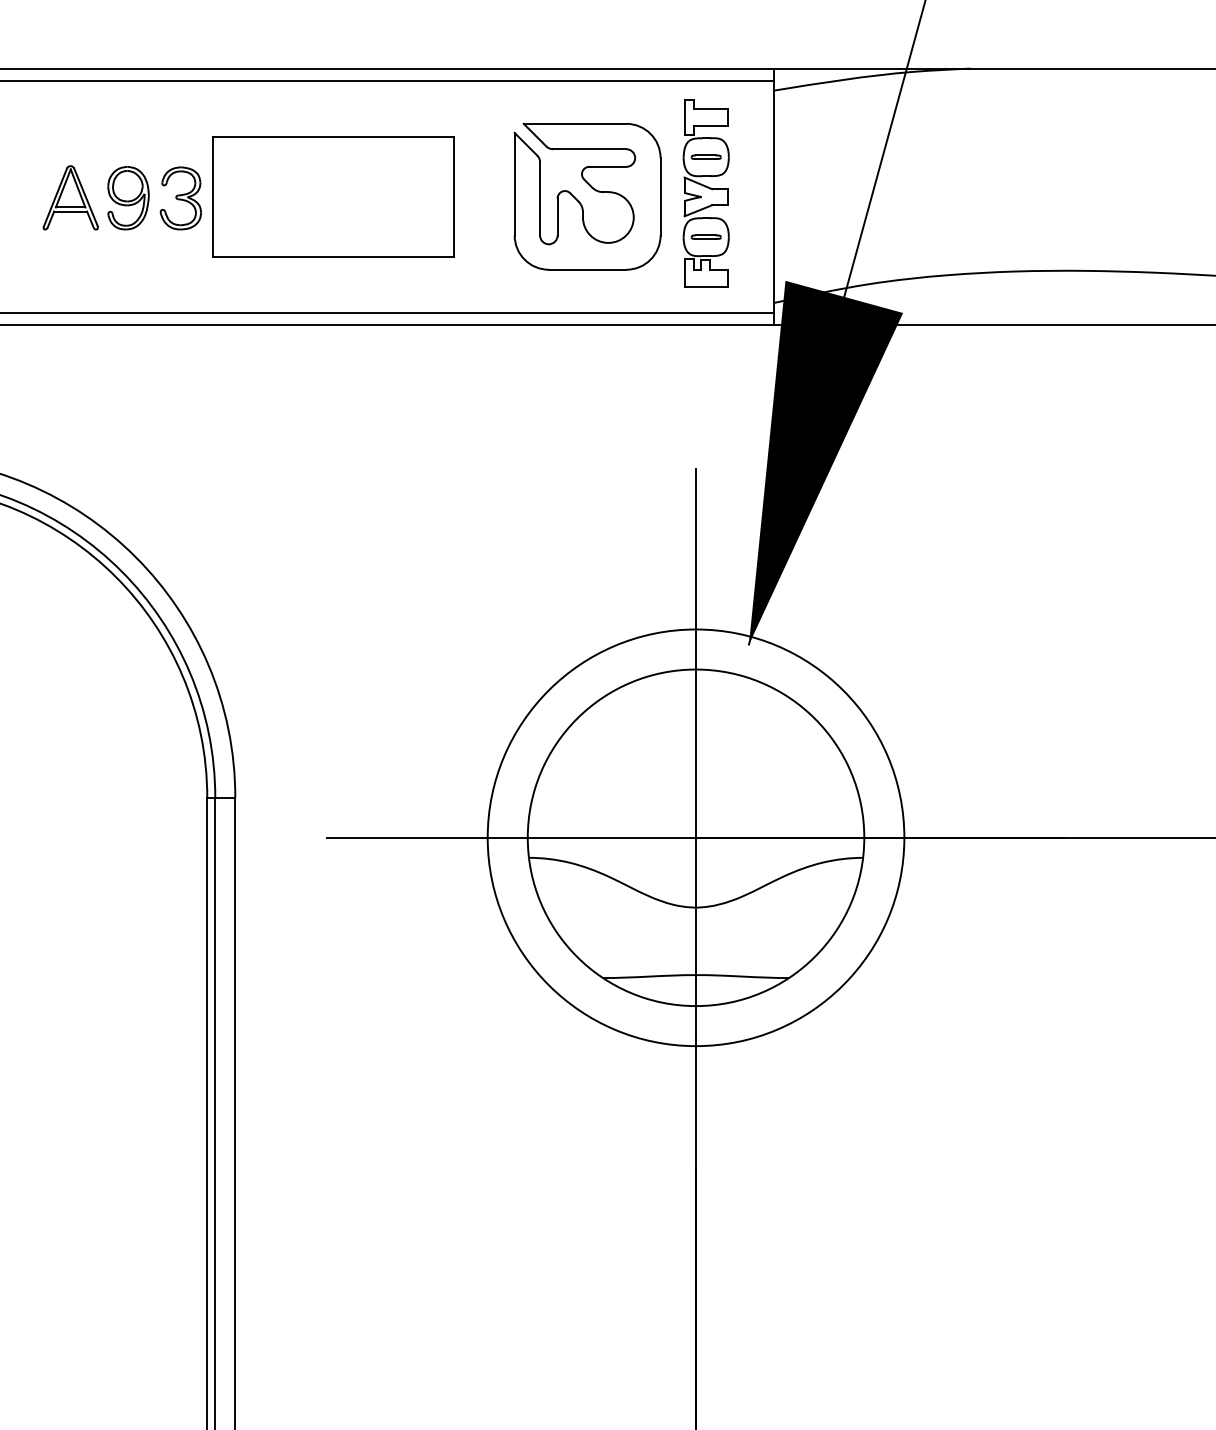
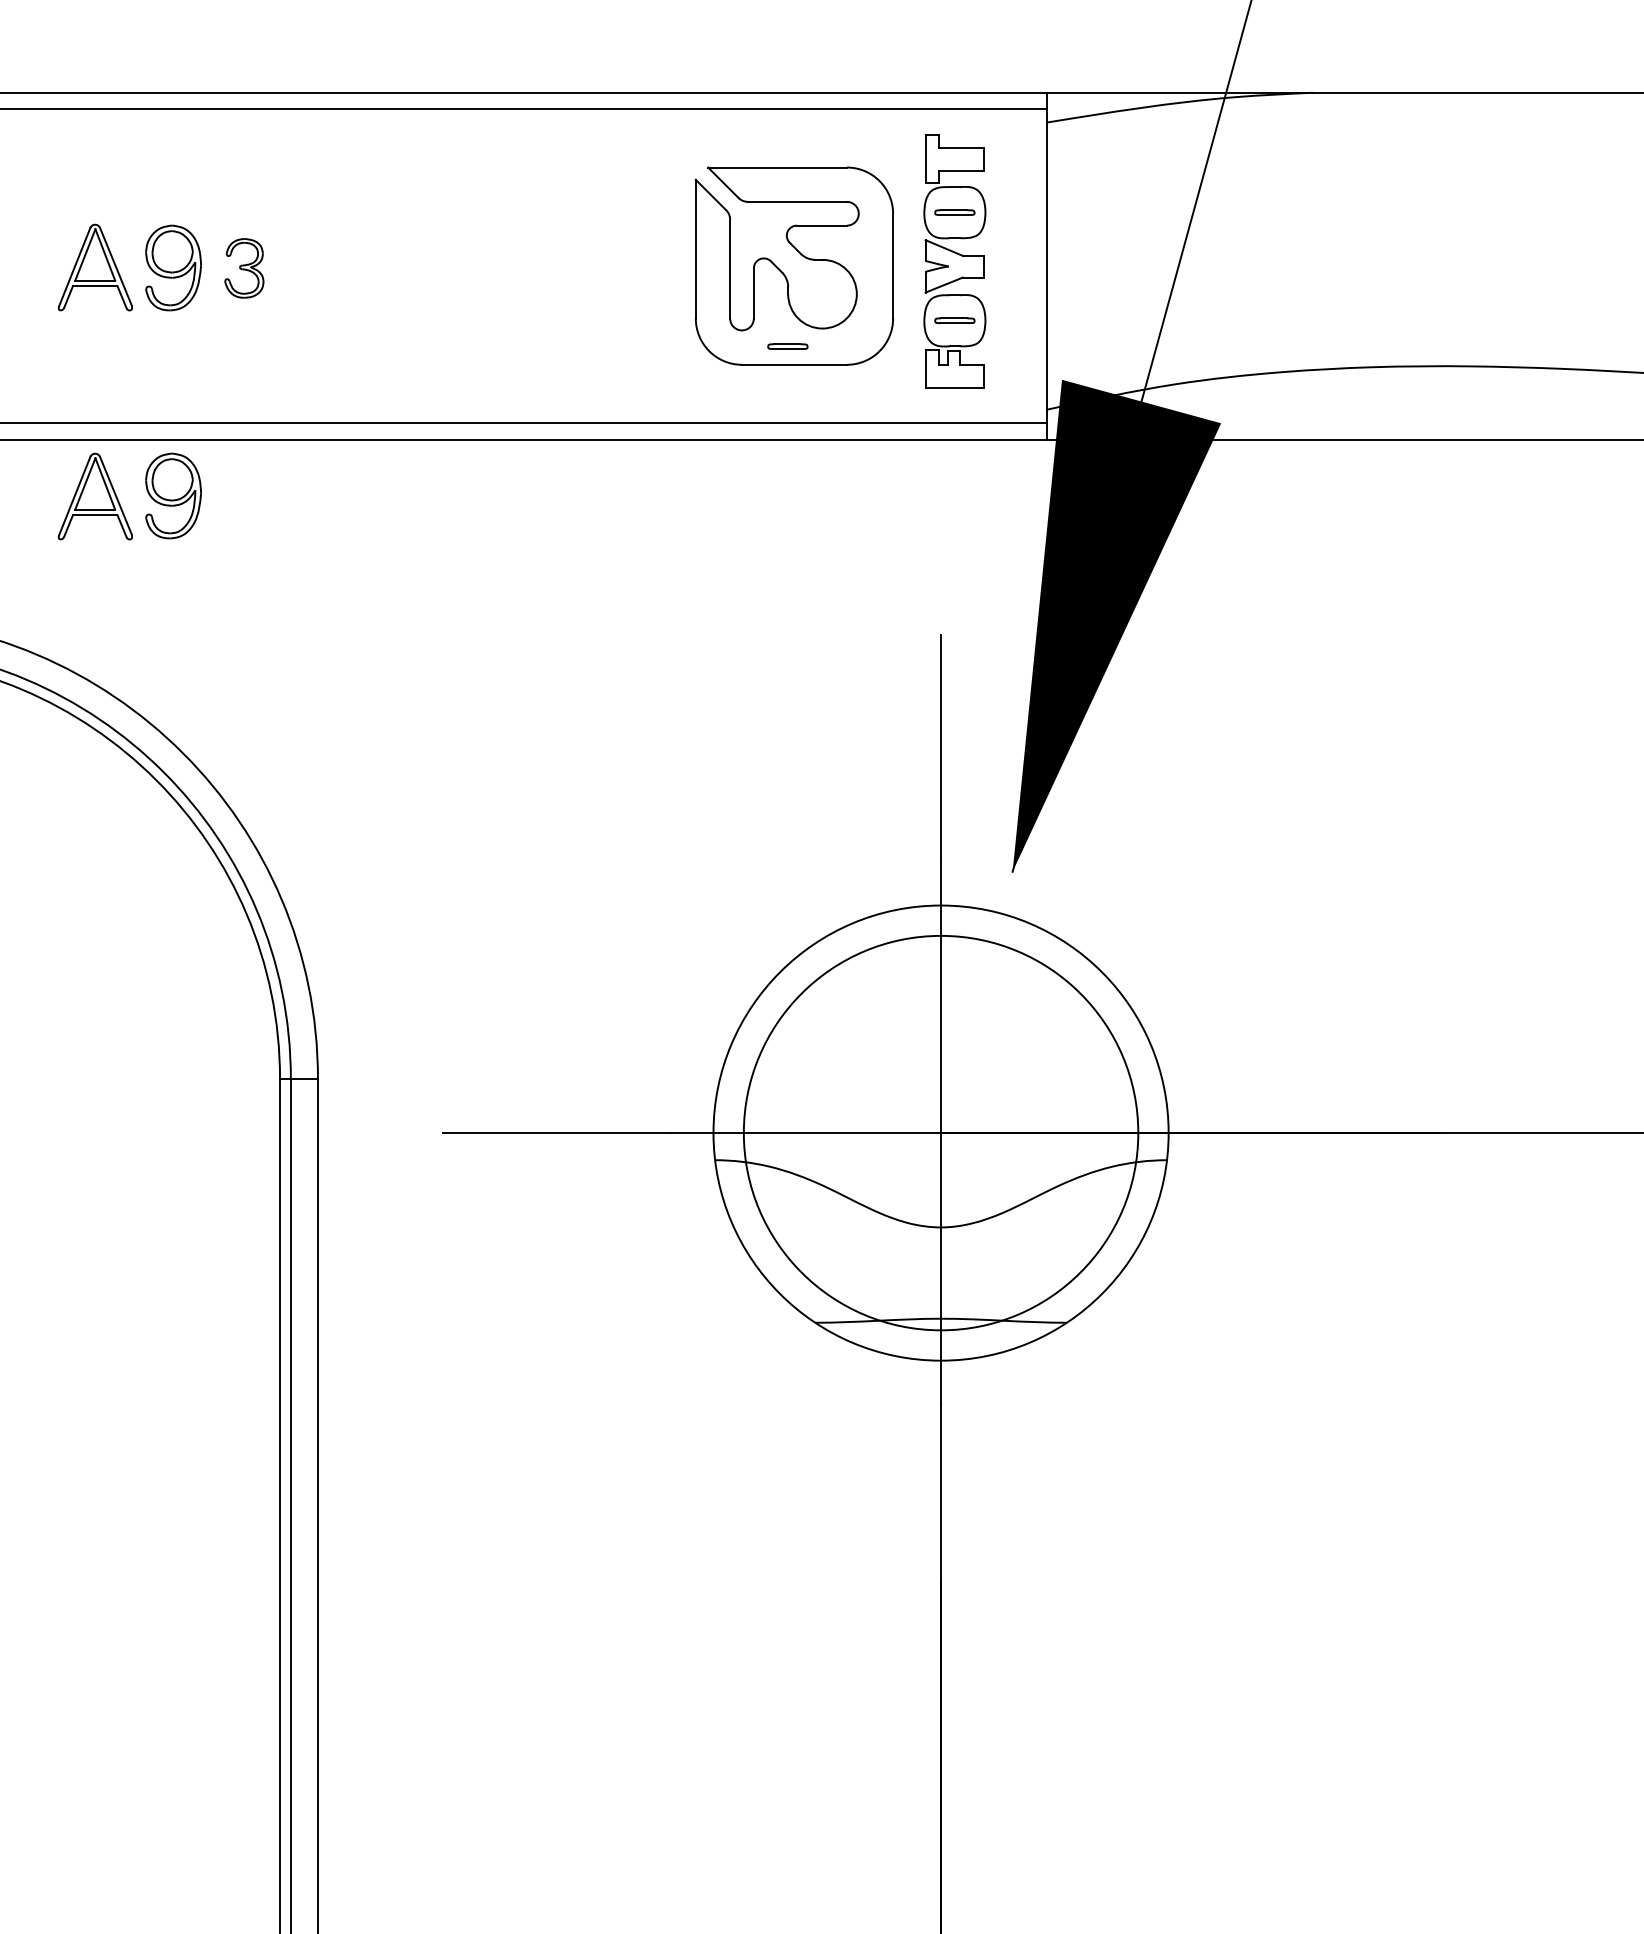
part: (333, 196) -> (450, 265), removed
part: (180, 198) -> (244, 268), size x0.7
part: (582, 256) -> (787, 346), added
part: (128, 366) -> (173, 495), added
part: (70, 367) -> (94, 496), added
circle: (695, 837) -> (940, 1132), size x0.7

